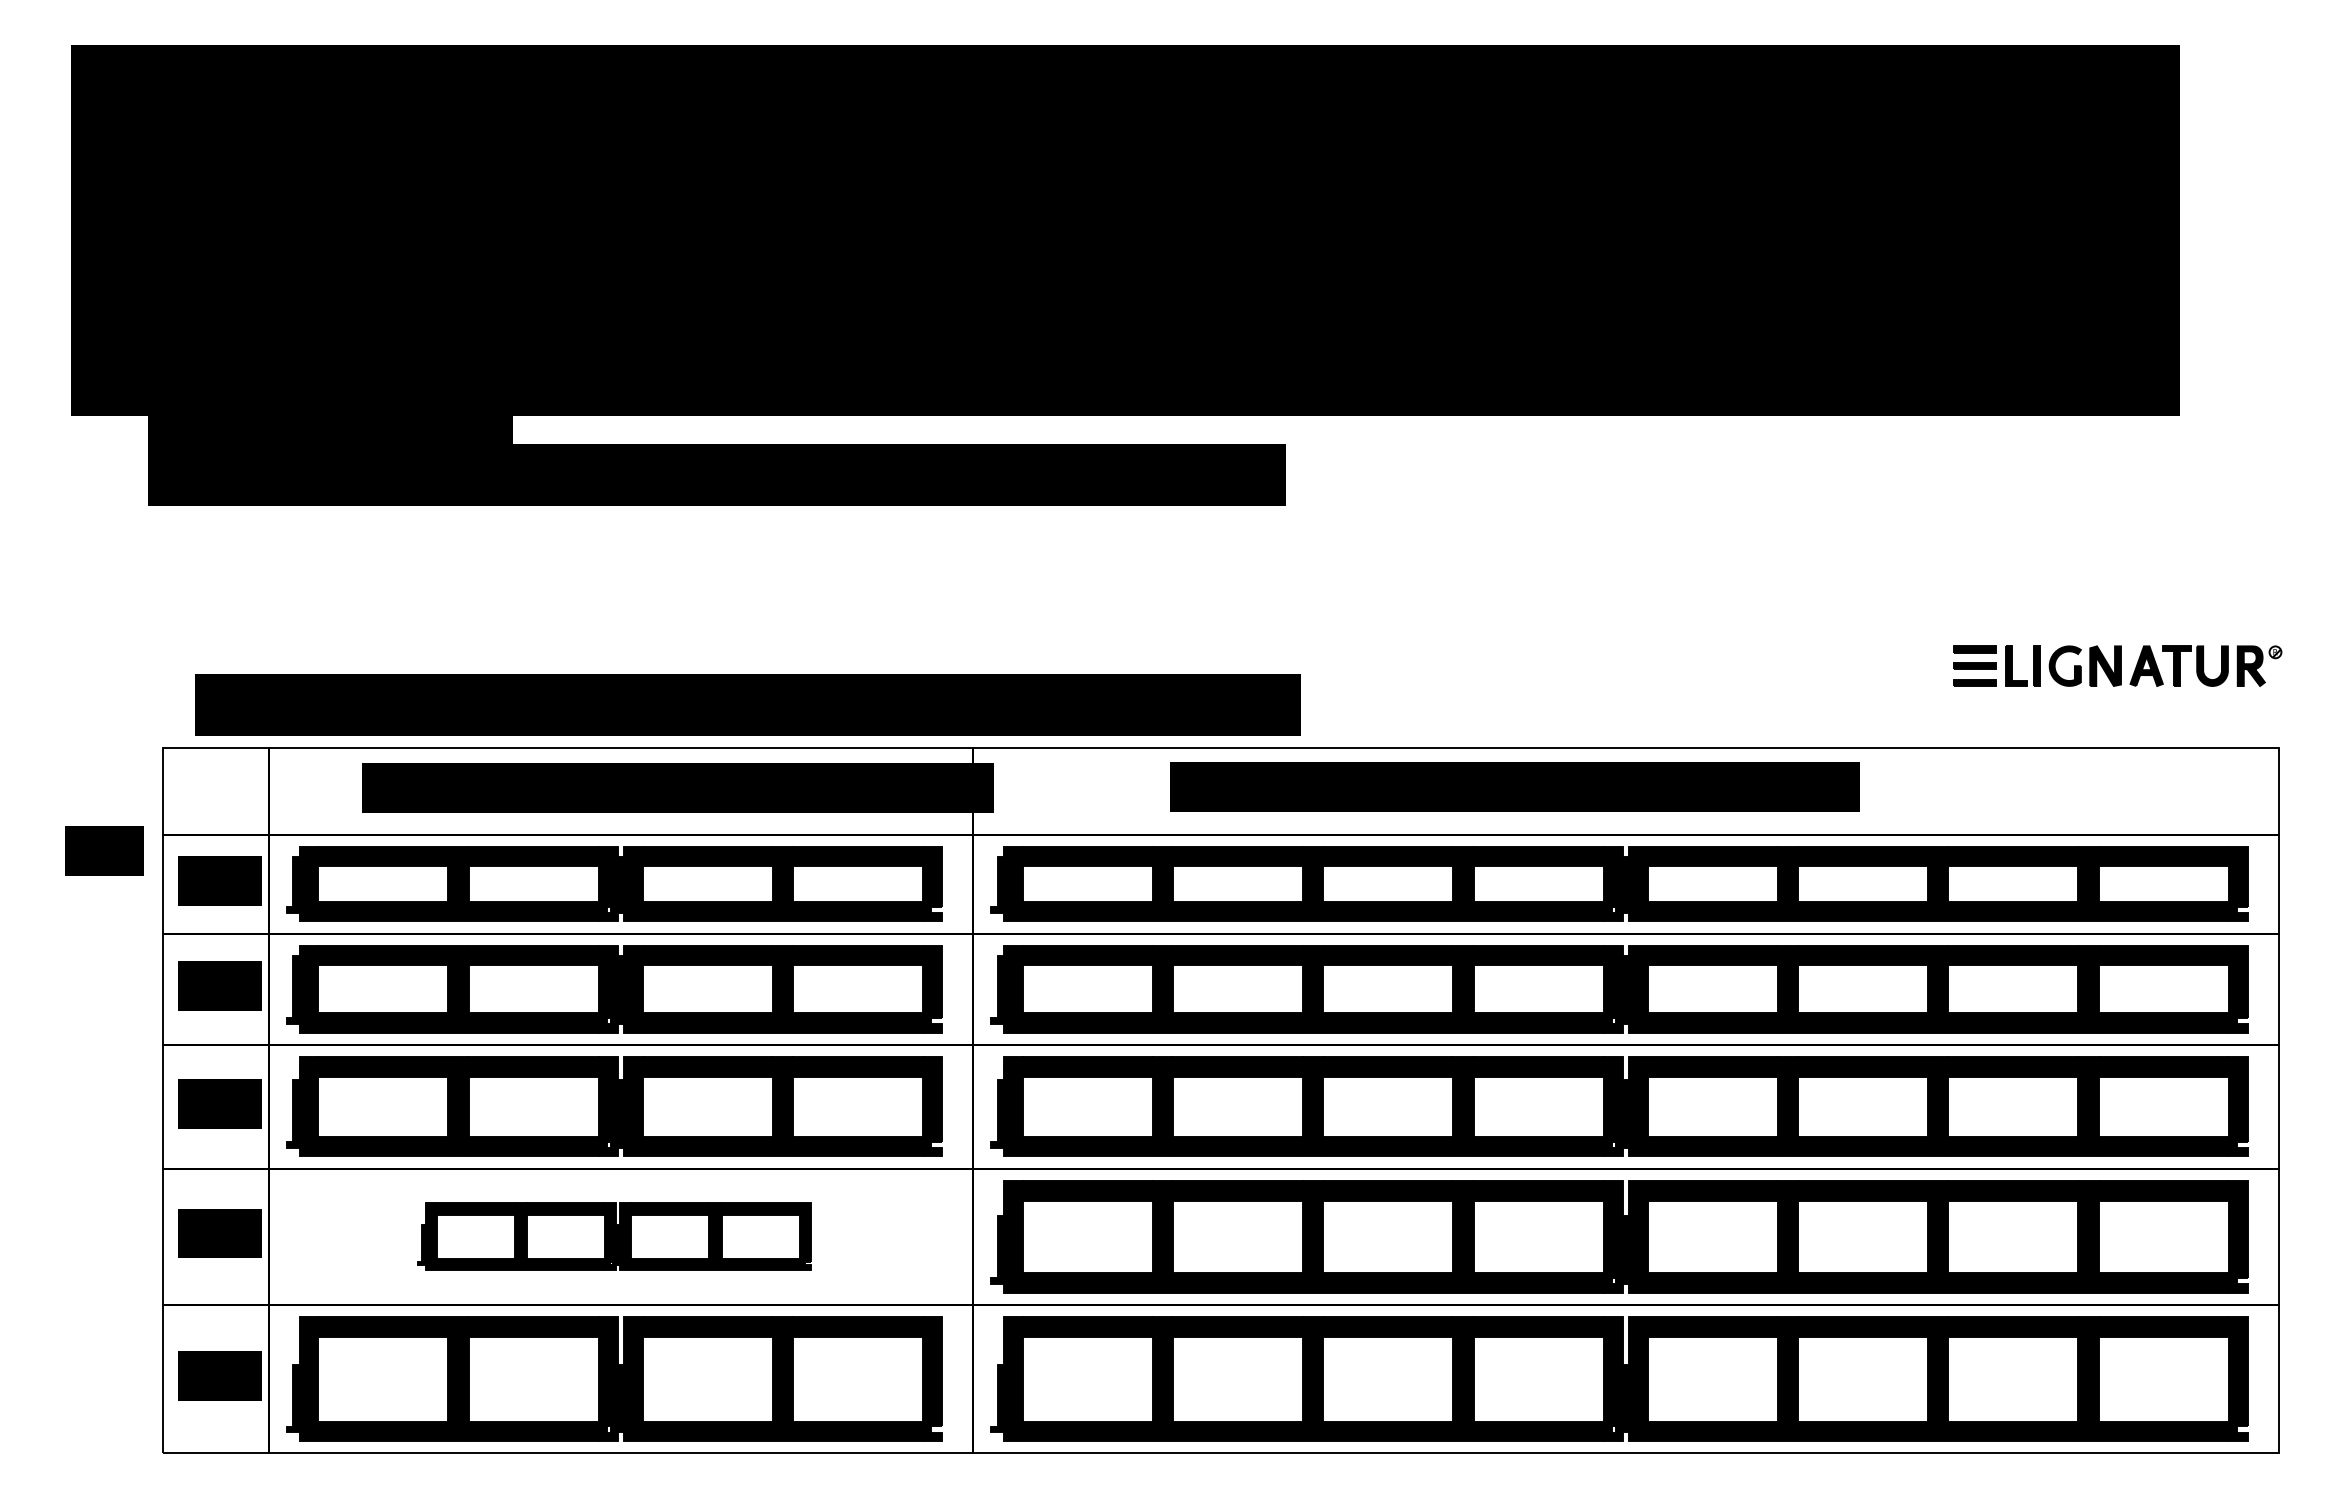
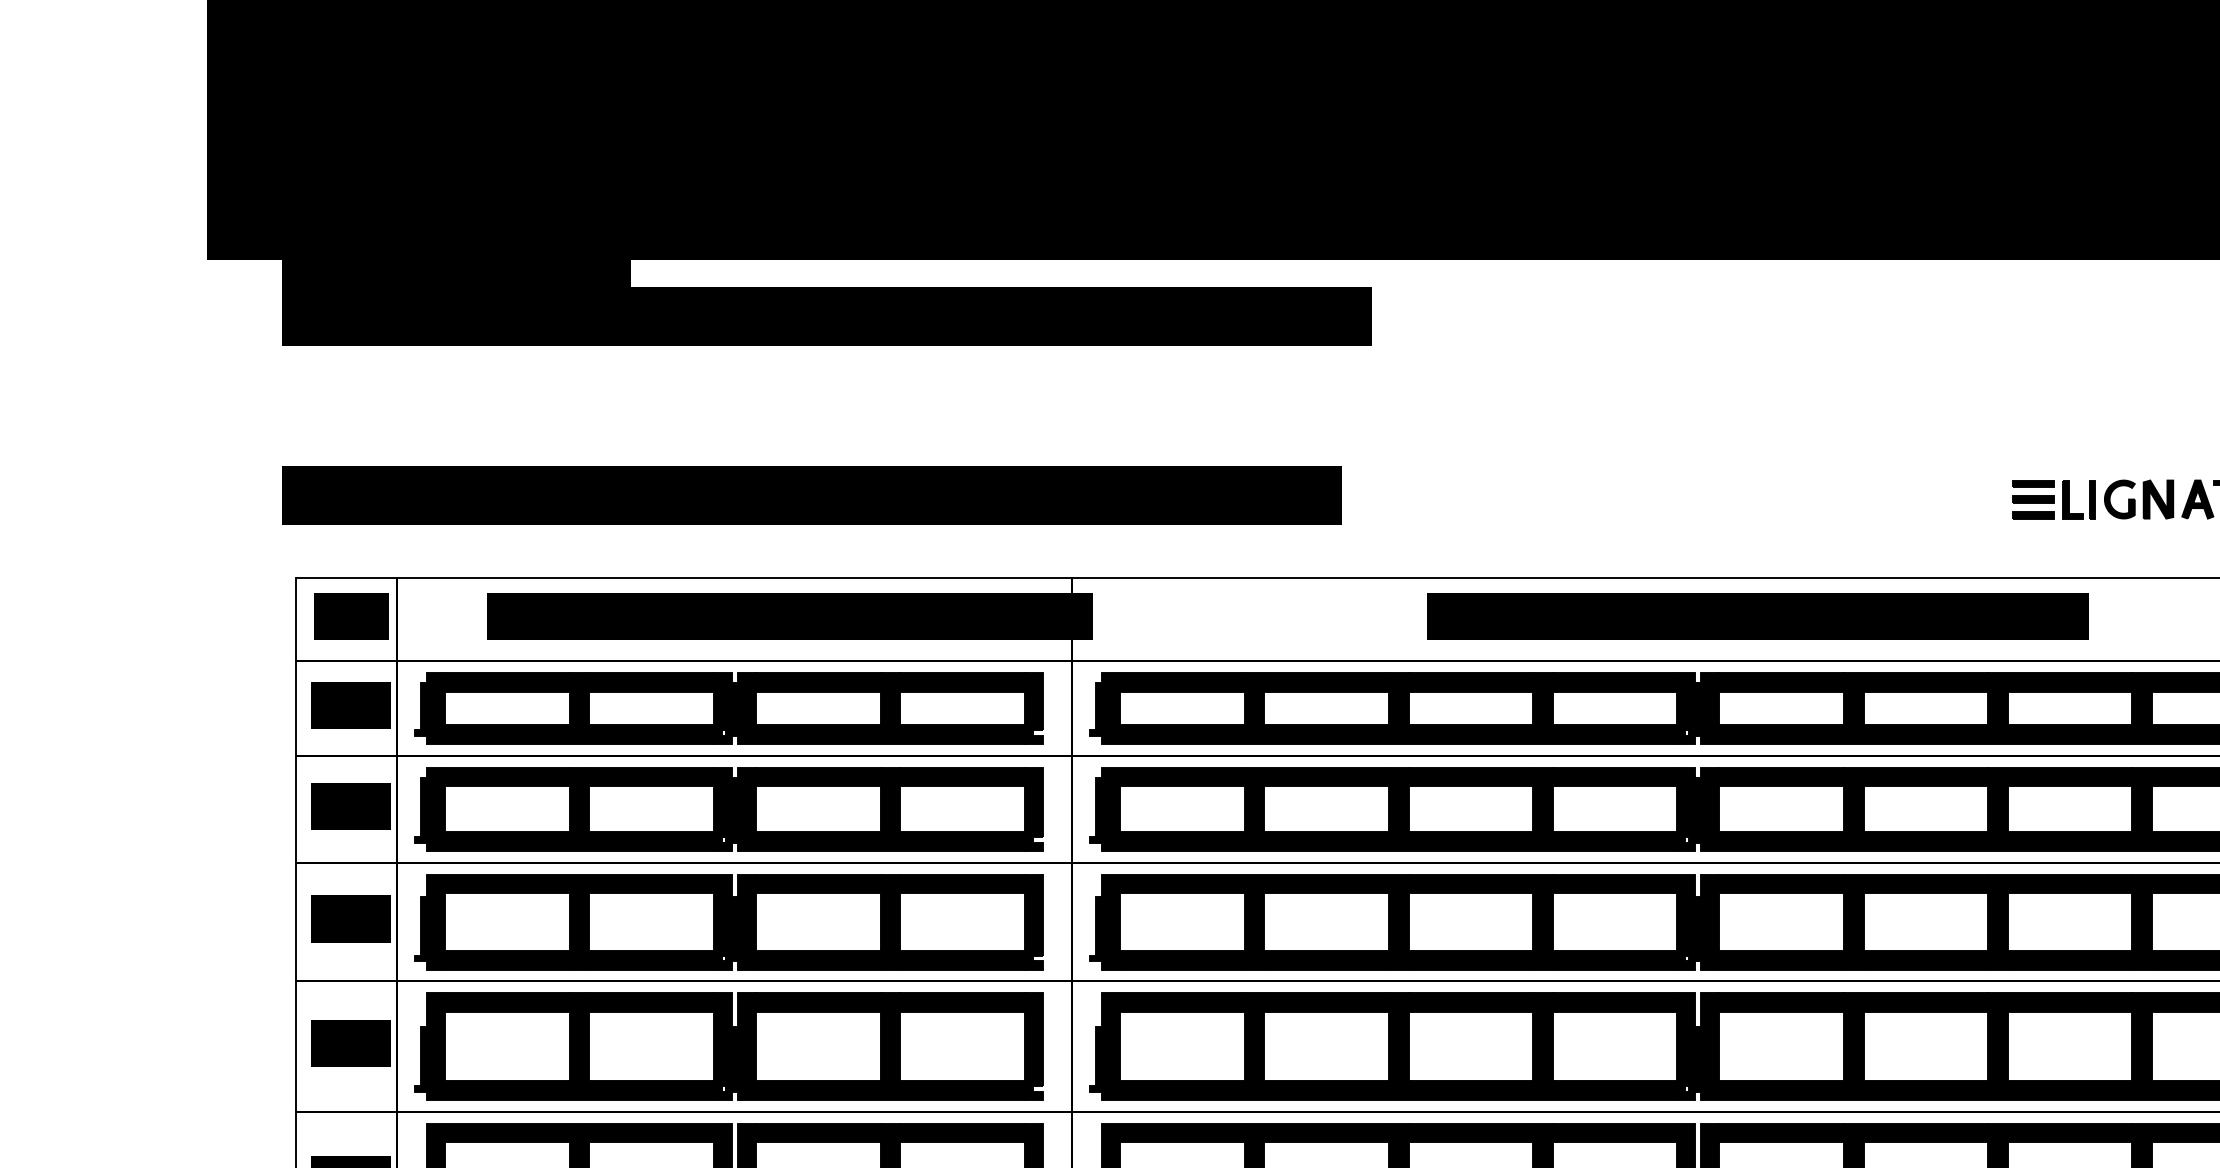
text: (747, 704) -> (811, 495), moved
text: (1514, 786) -> (1757, 615), moved
text: (104, 850) -> (351, 615), moved
part: (614, 1236) -> (728, 1046), size x1.67

